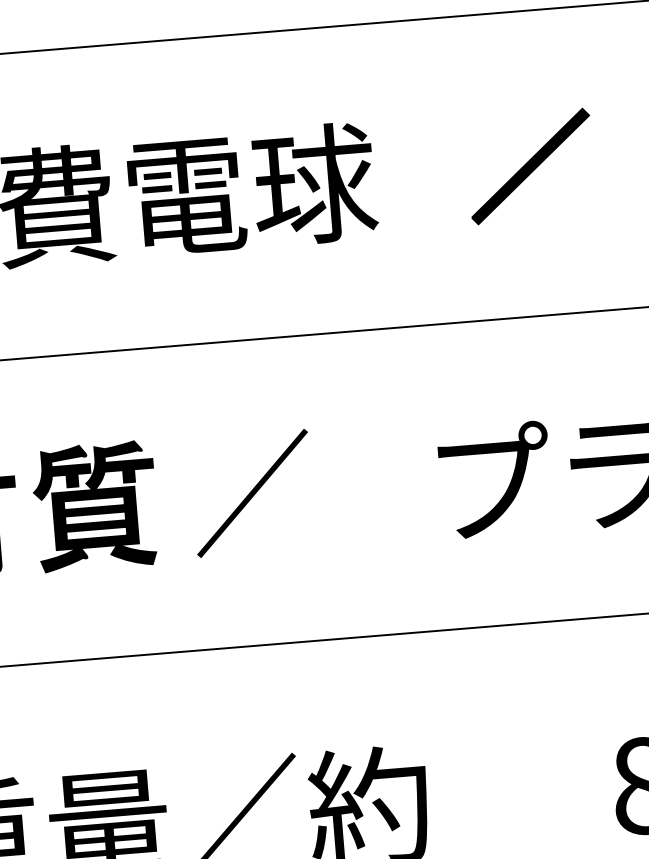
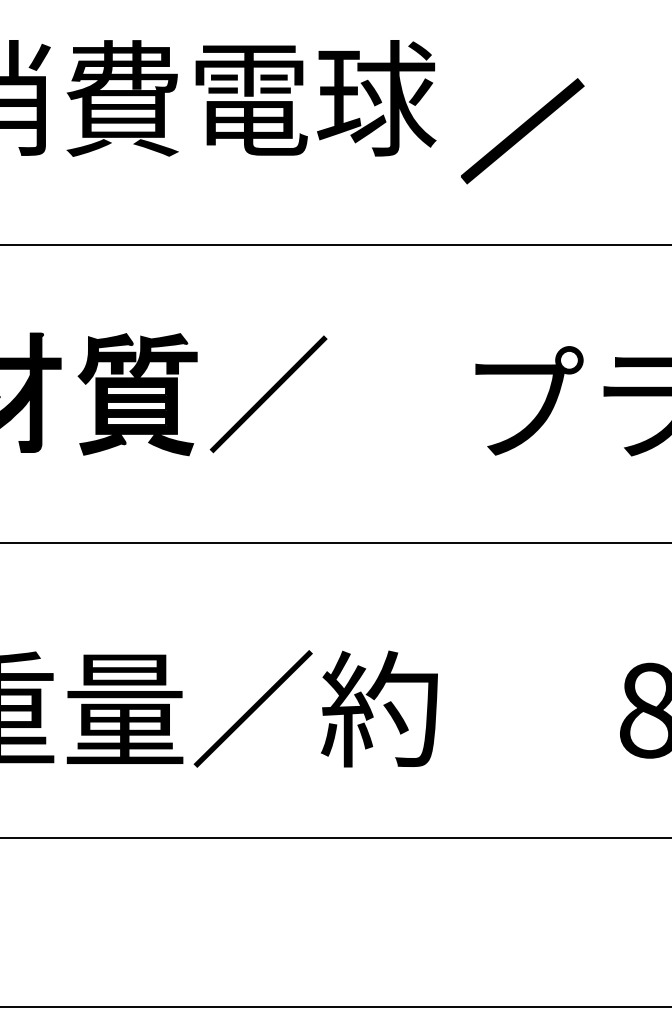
part: (530, 166) -> (522, 131), moved
part: (252, 493) -> (268, 394), moved

